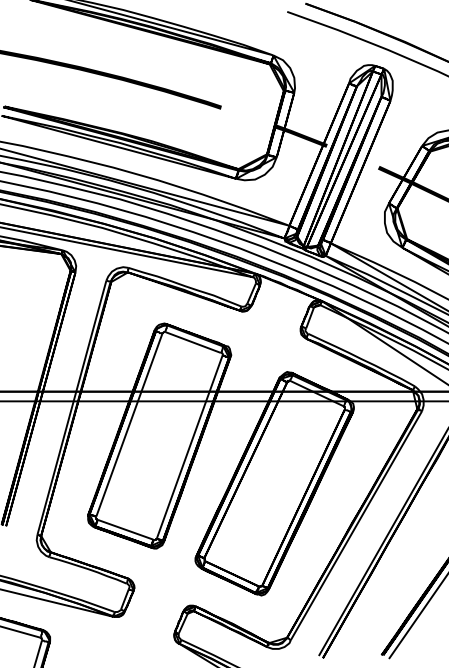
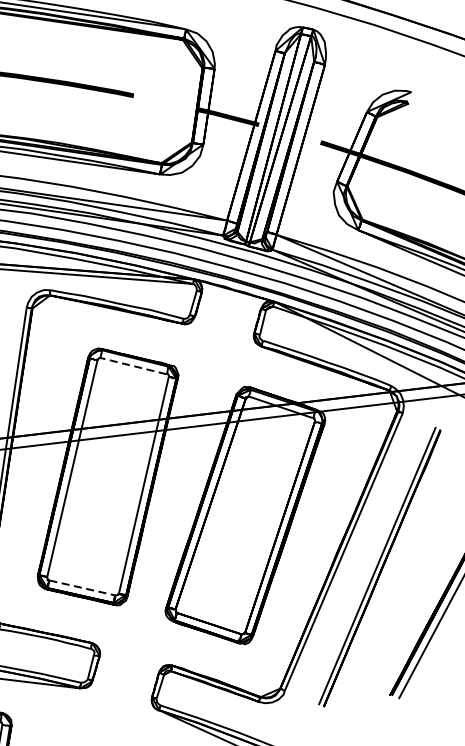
line: (193, 342) -> (133, 366), solid -> dashed
line: (126, 529) -> (83, 587), solid -> dashed

